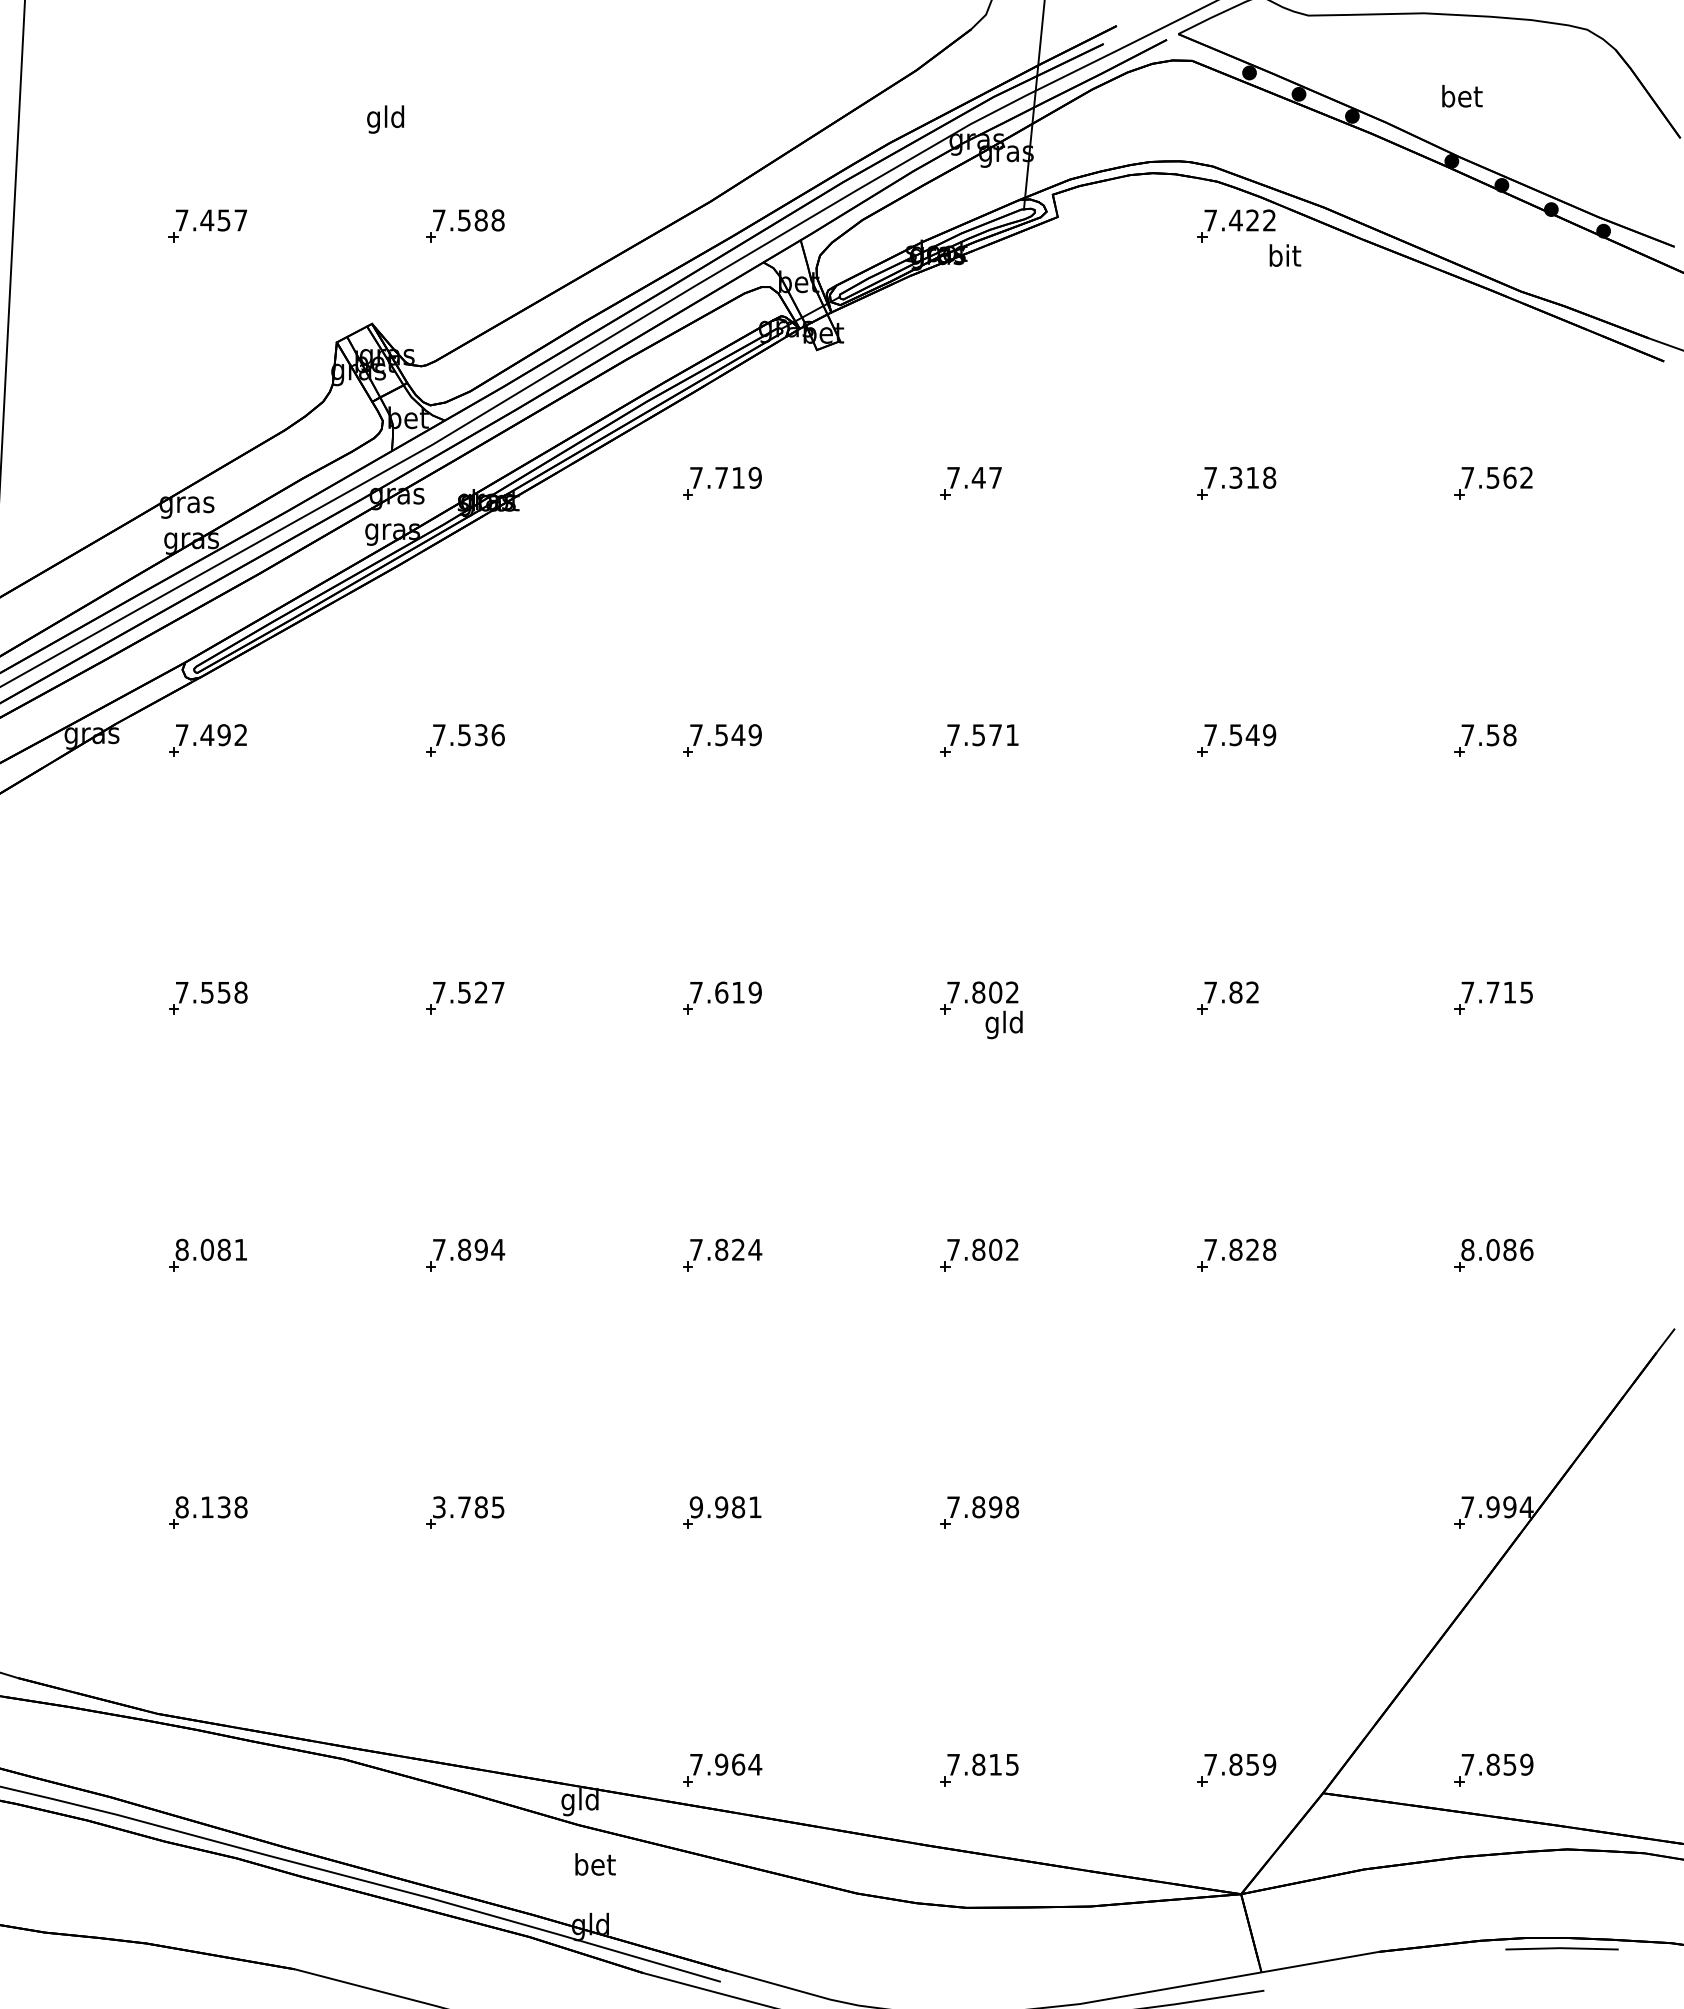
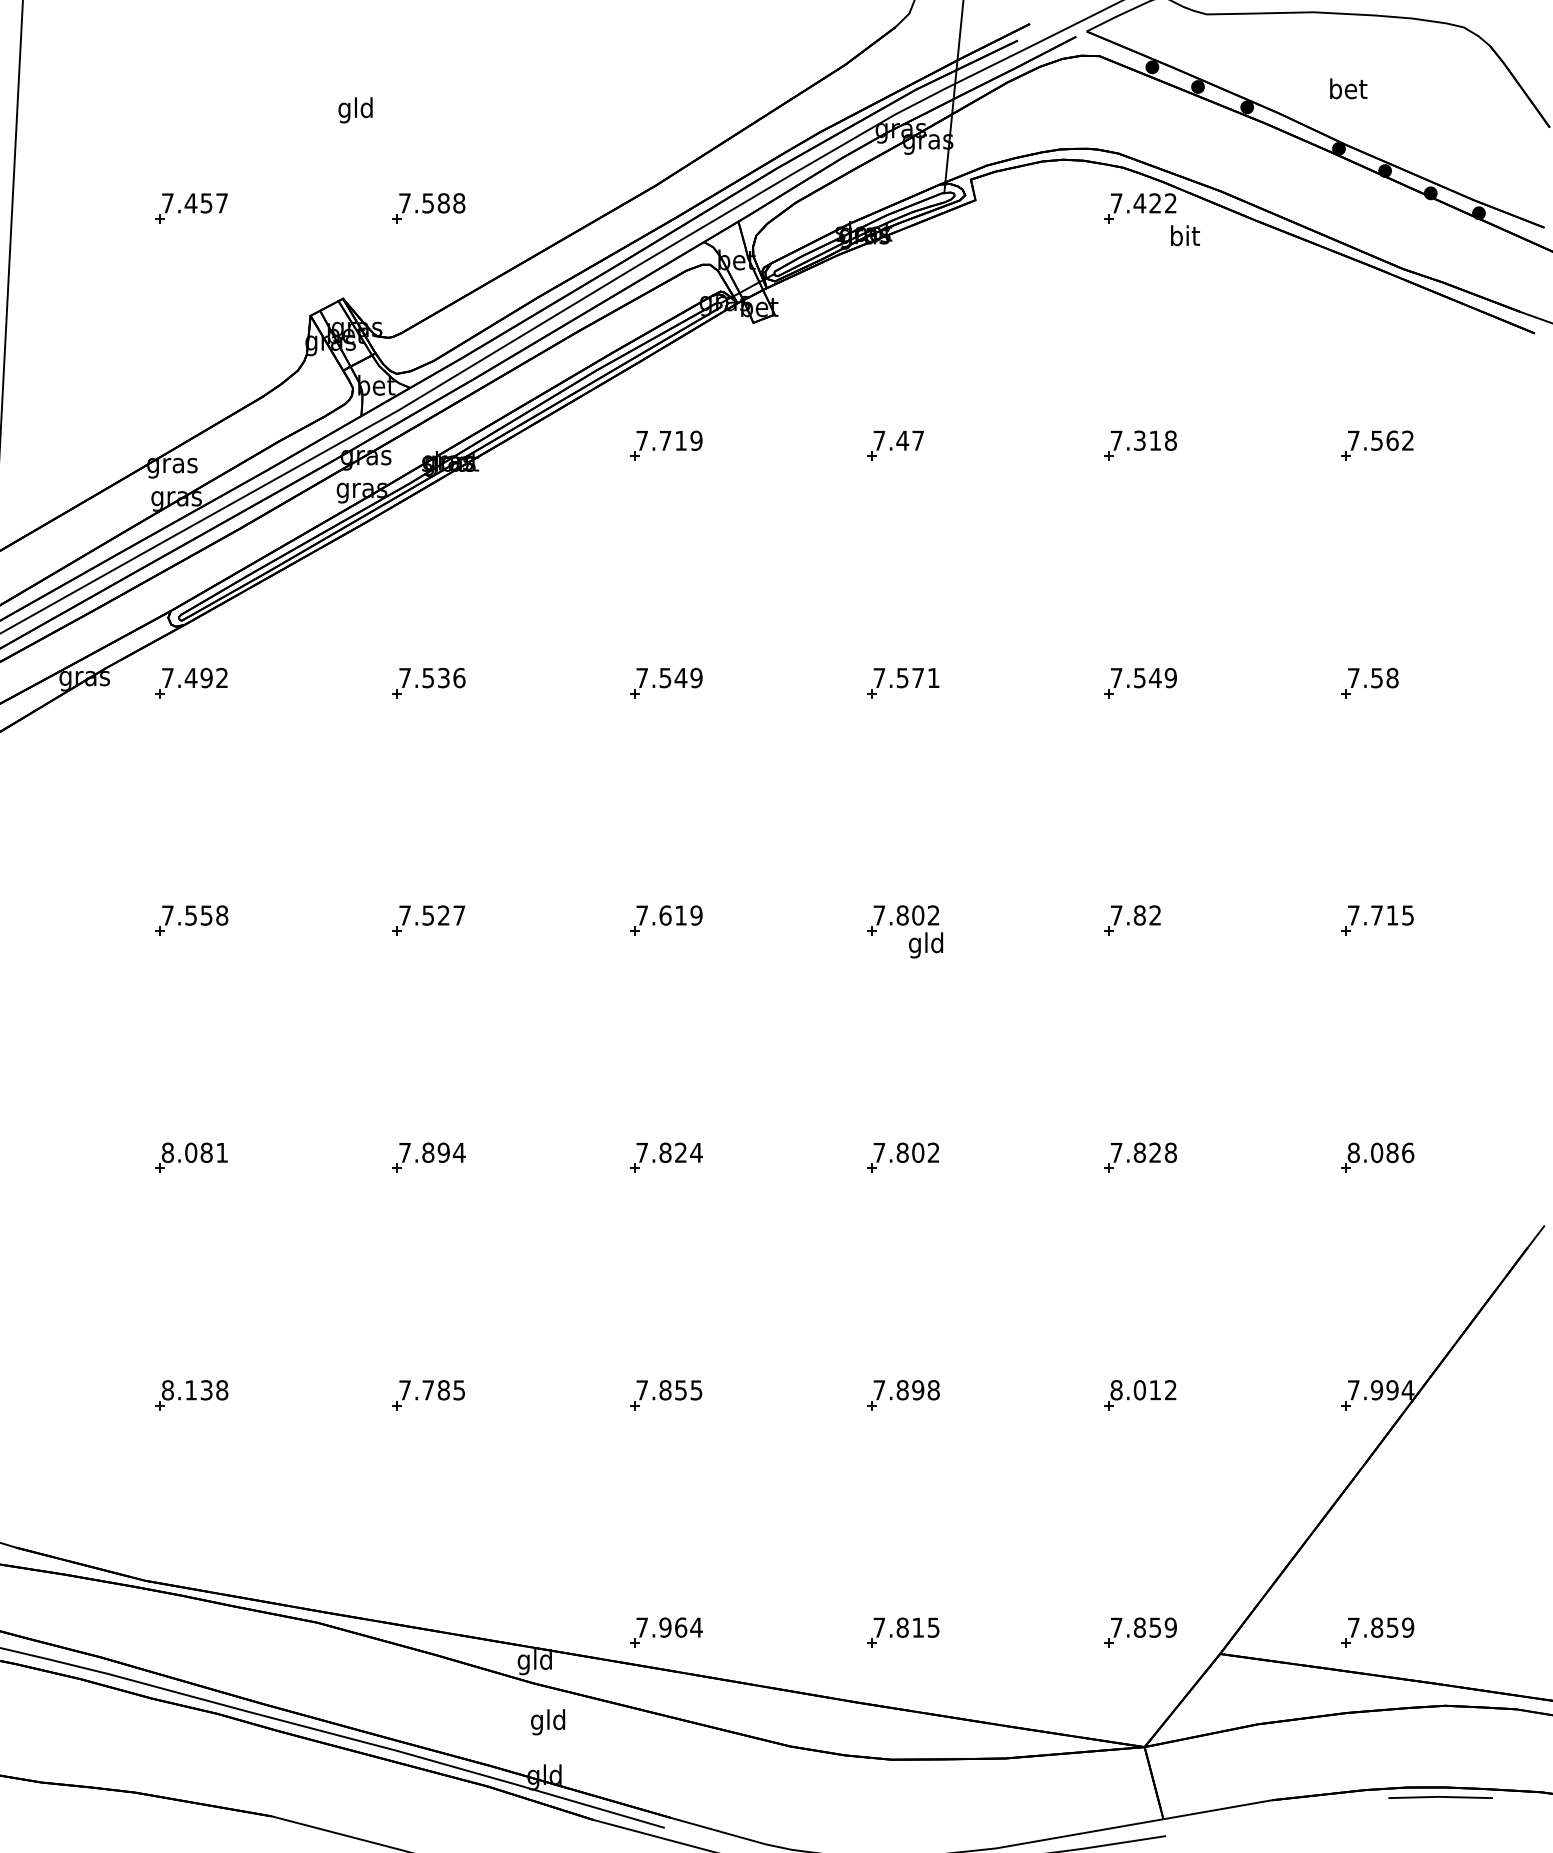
text: (438, 1507) -> (404, 1390), 3.785 -> 7.785
text: (725, 1507) -> (669, 1390), 9.981 -> 7.855
part: (1236, 1512) -> (1140, 1395), added
text: (594, 1867) -> (548, 1722), bet -> gld

